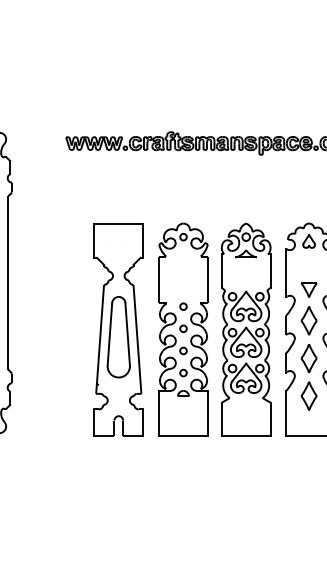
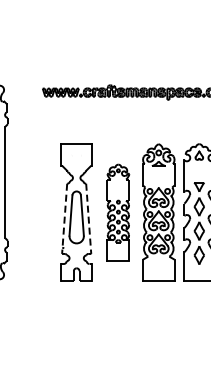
part: (183, 329) -> (118, 212), size x0.7
line: (99, 340) -> (64, 219), solid -> dashed
line: (137, 340) -> (88, 219), solid -> dashed

